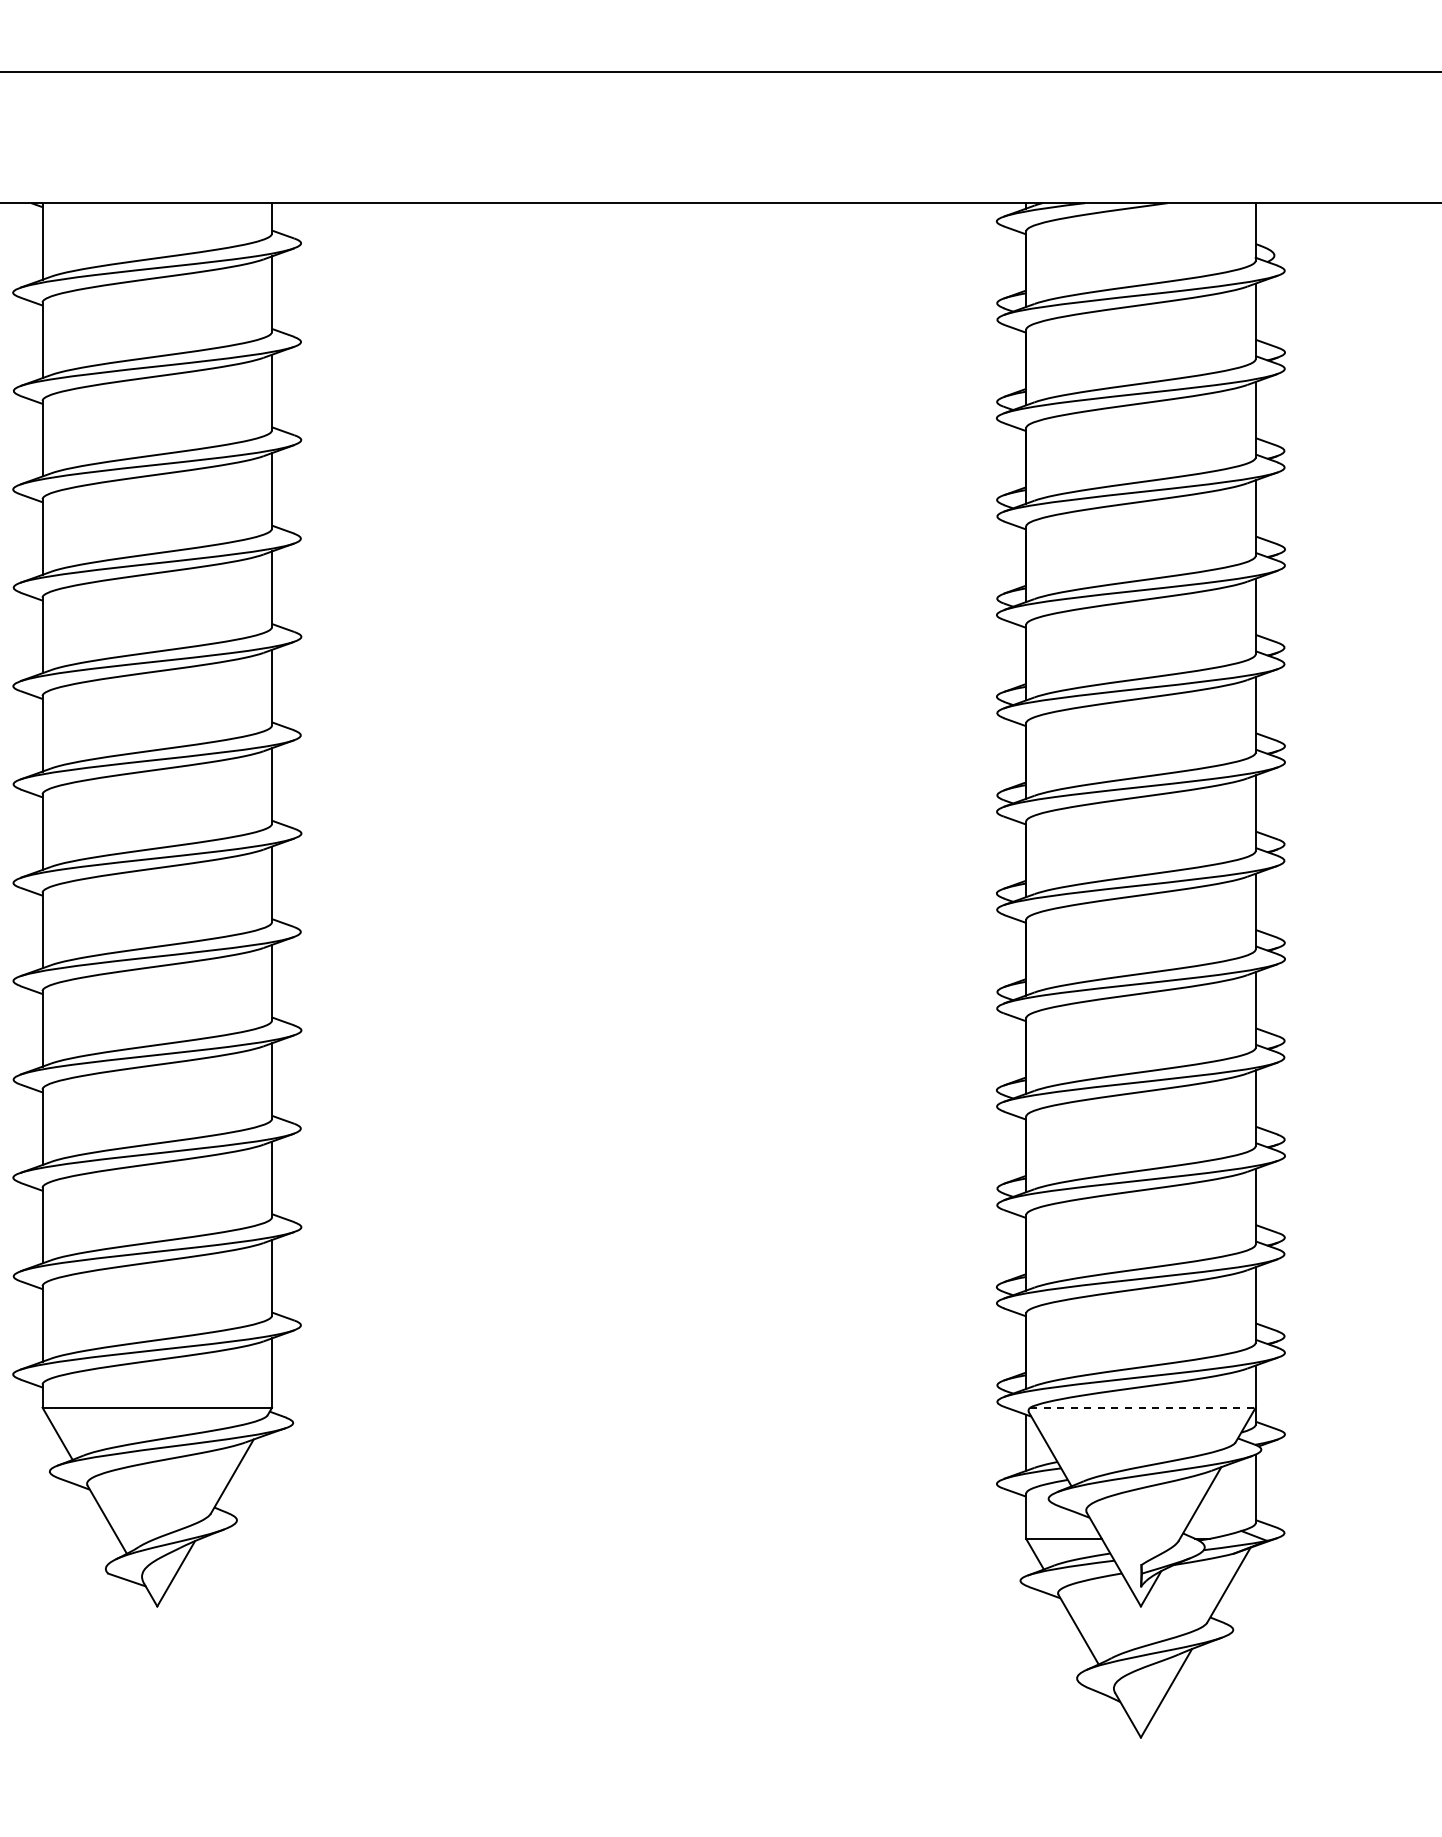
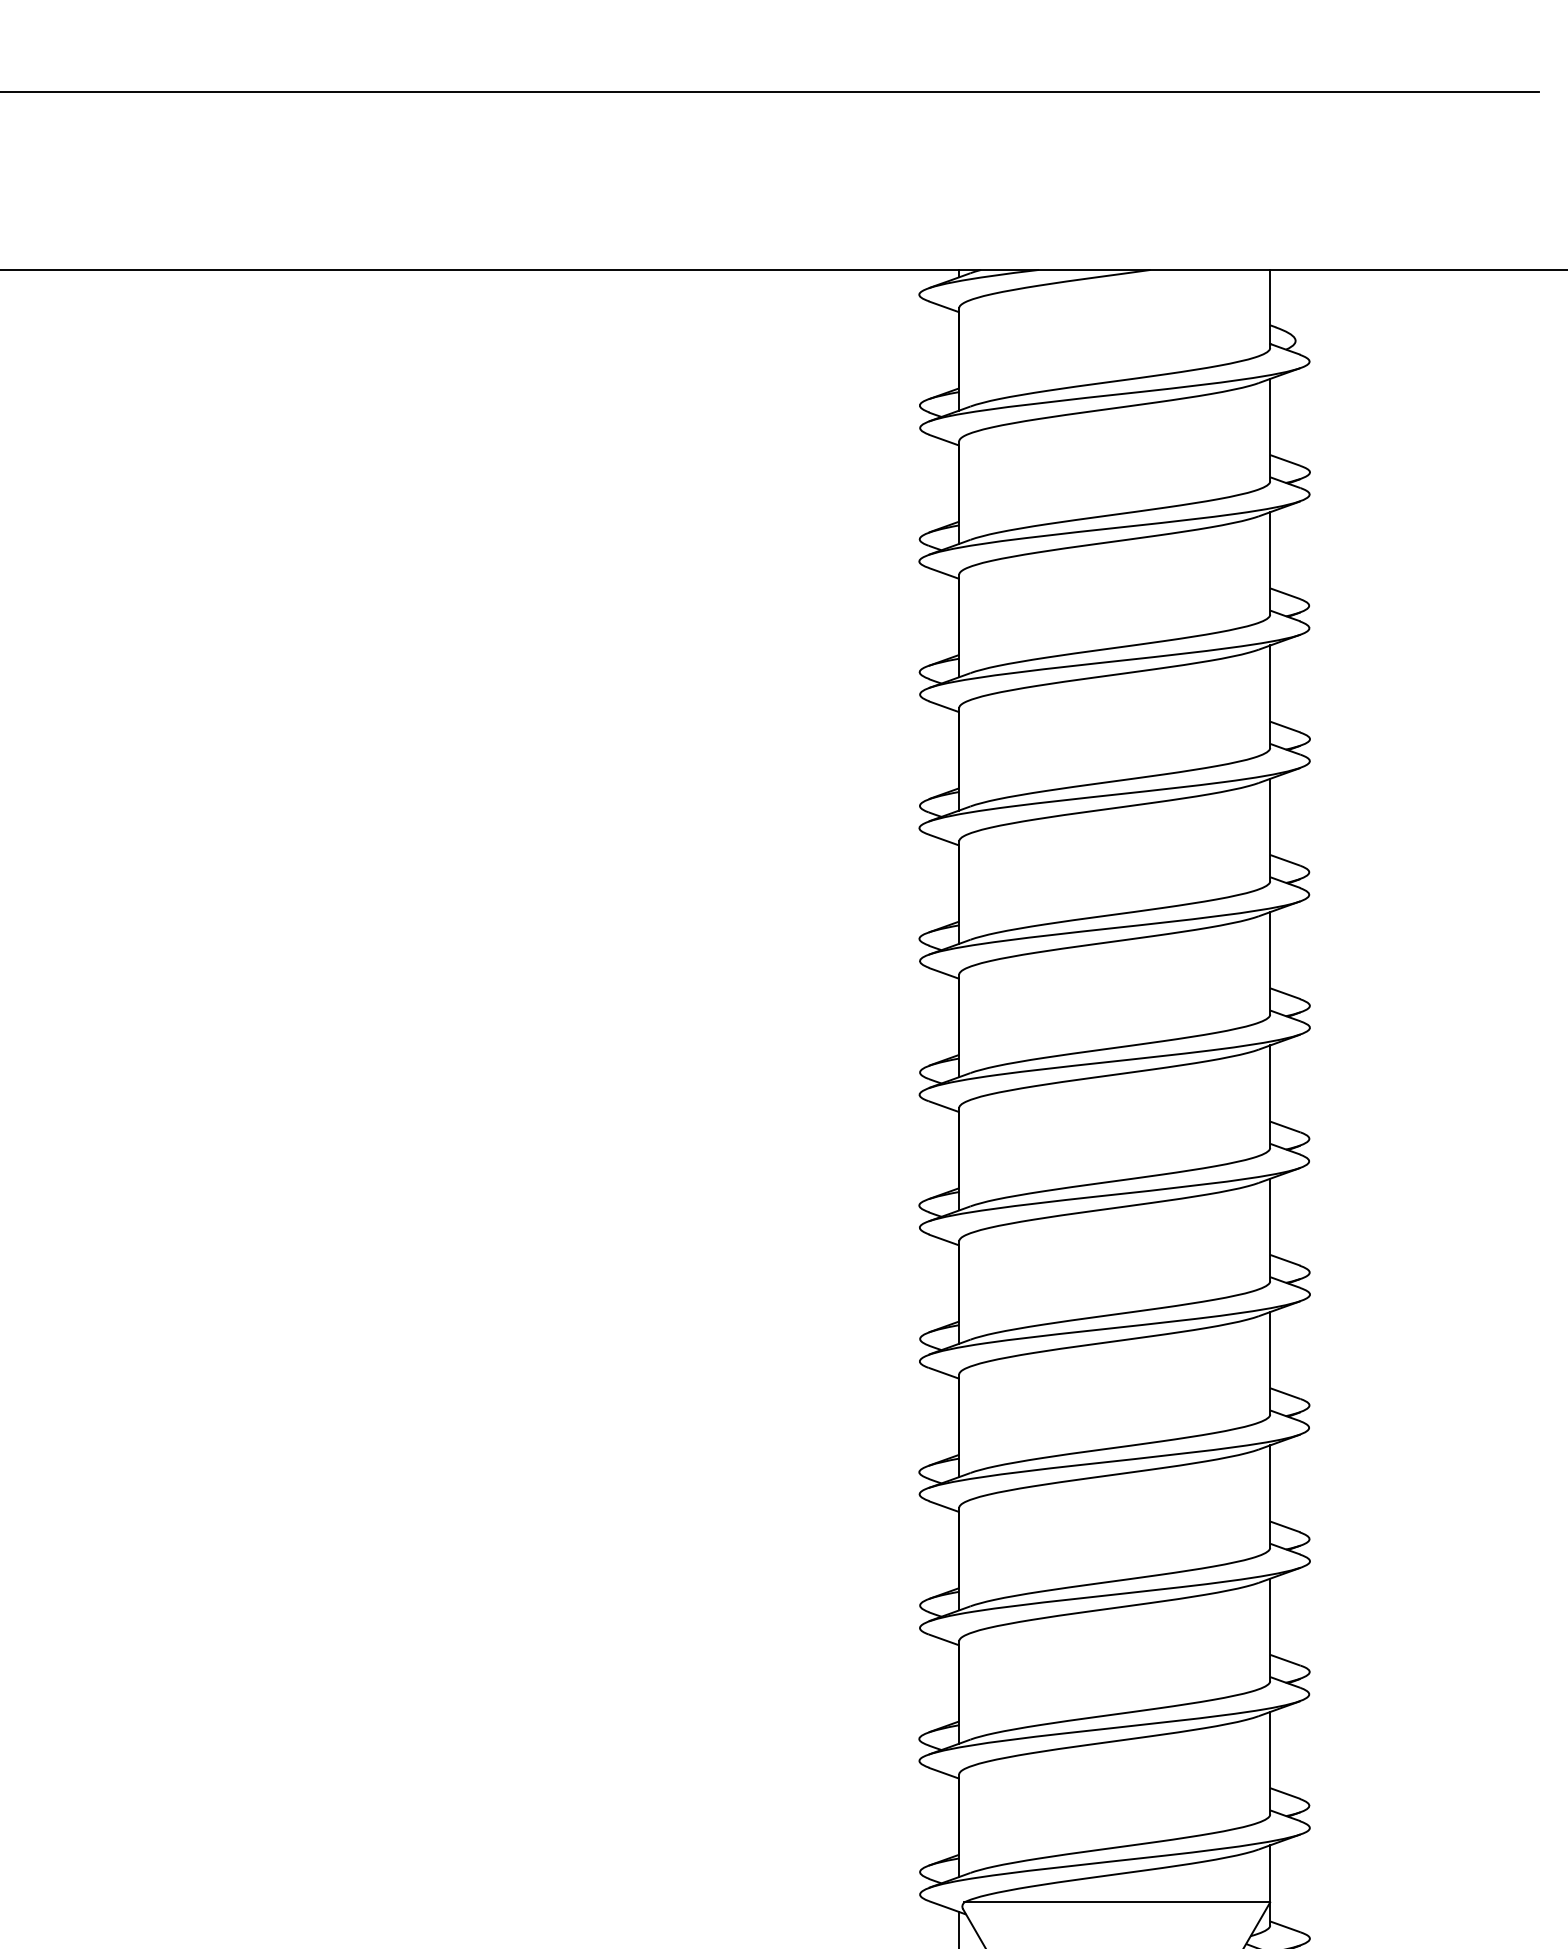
line: (1142, 1407) -> (1116, 1902), dashed -> solid

